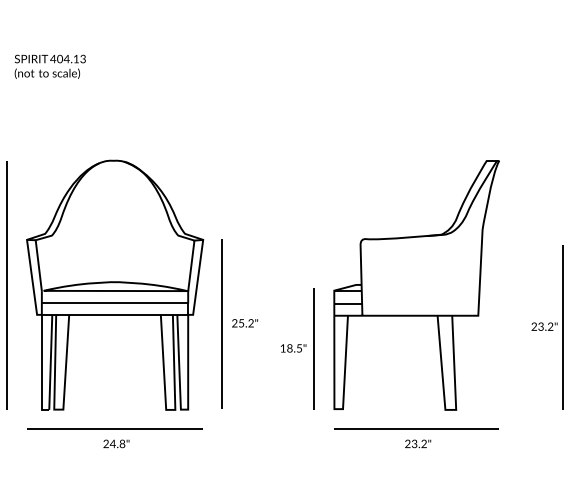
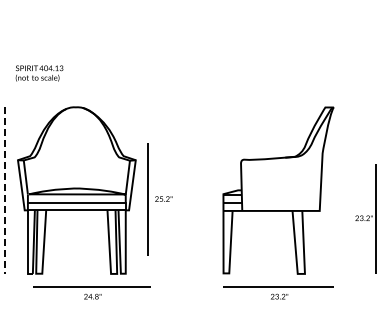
text: (50, 66) -> (39, 73), moved
line: (6, 286) -> (4, 191), solid -> dashed
part: (238, 324) -> (159, 199), moved
part: (296, 349) -> (198, 233), removed
part: (114, 437) -> (91, 292), moved

